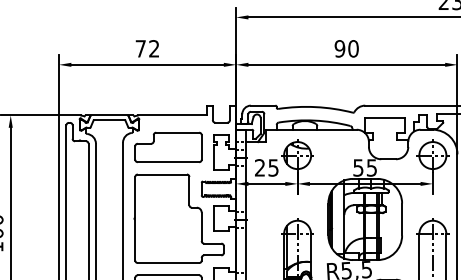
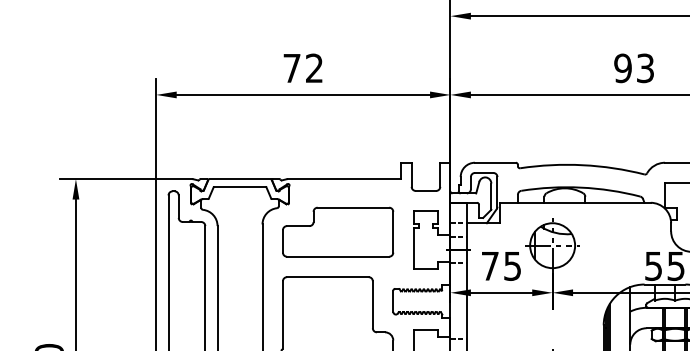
text: (353, 48) -> (645, 67), 90 -> 93
text: (259, 167) -> (489, 265), 25 -> 75

